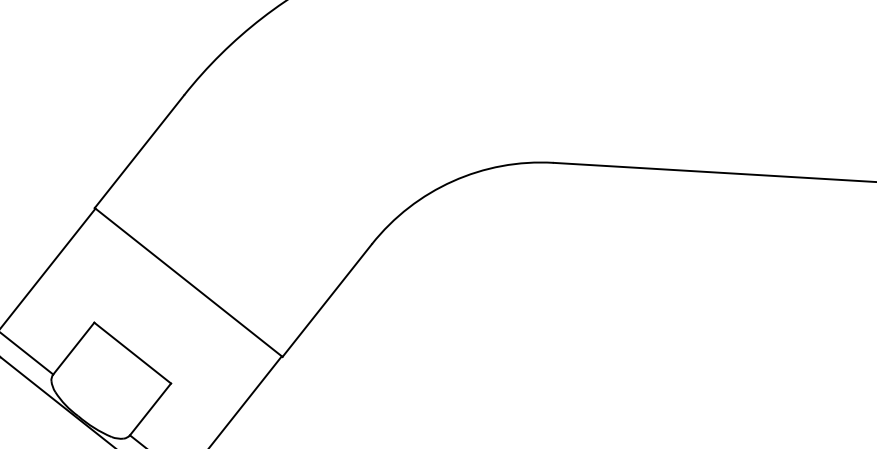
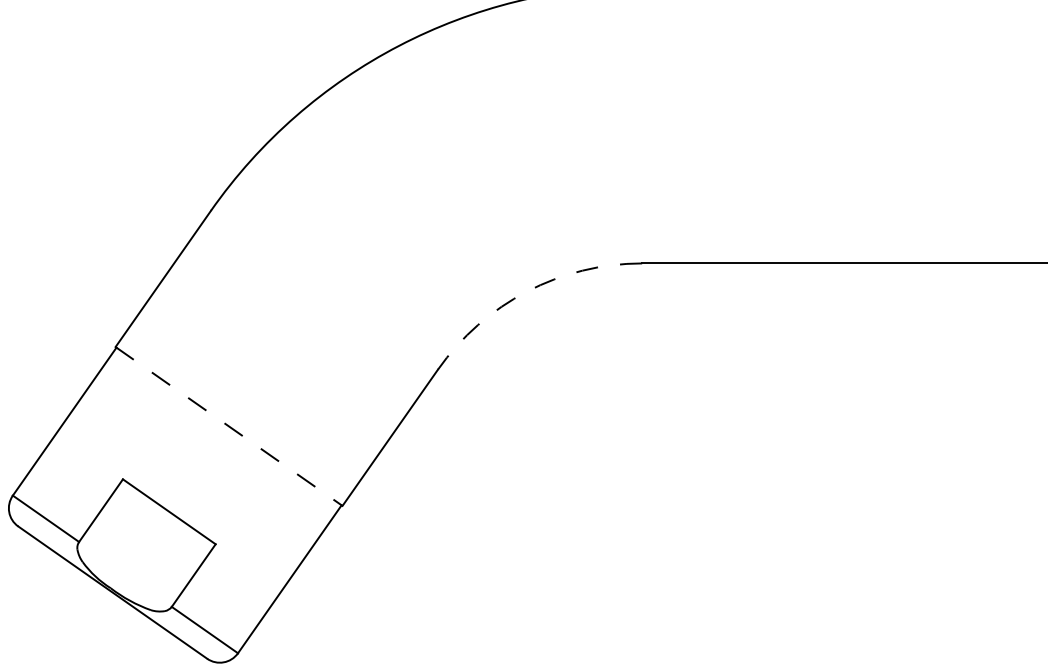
arc: (453, 181) -> (527, 291), solid -> dashed
line: (189, 282) -> (229, 426), solid -> dashed

